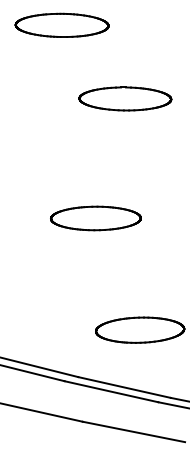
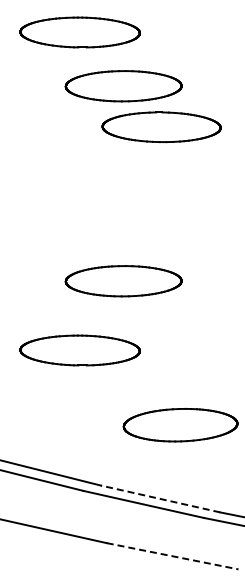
part: (95, 67) -> (123, 86), added
part: (61, 272) -> (79, 350), added
line: (124, 387) -> (160, 498), solid -> dashed
line: (134, 432) -> (173, 556), solid -> dashed

